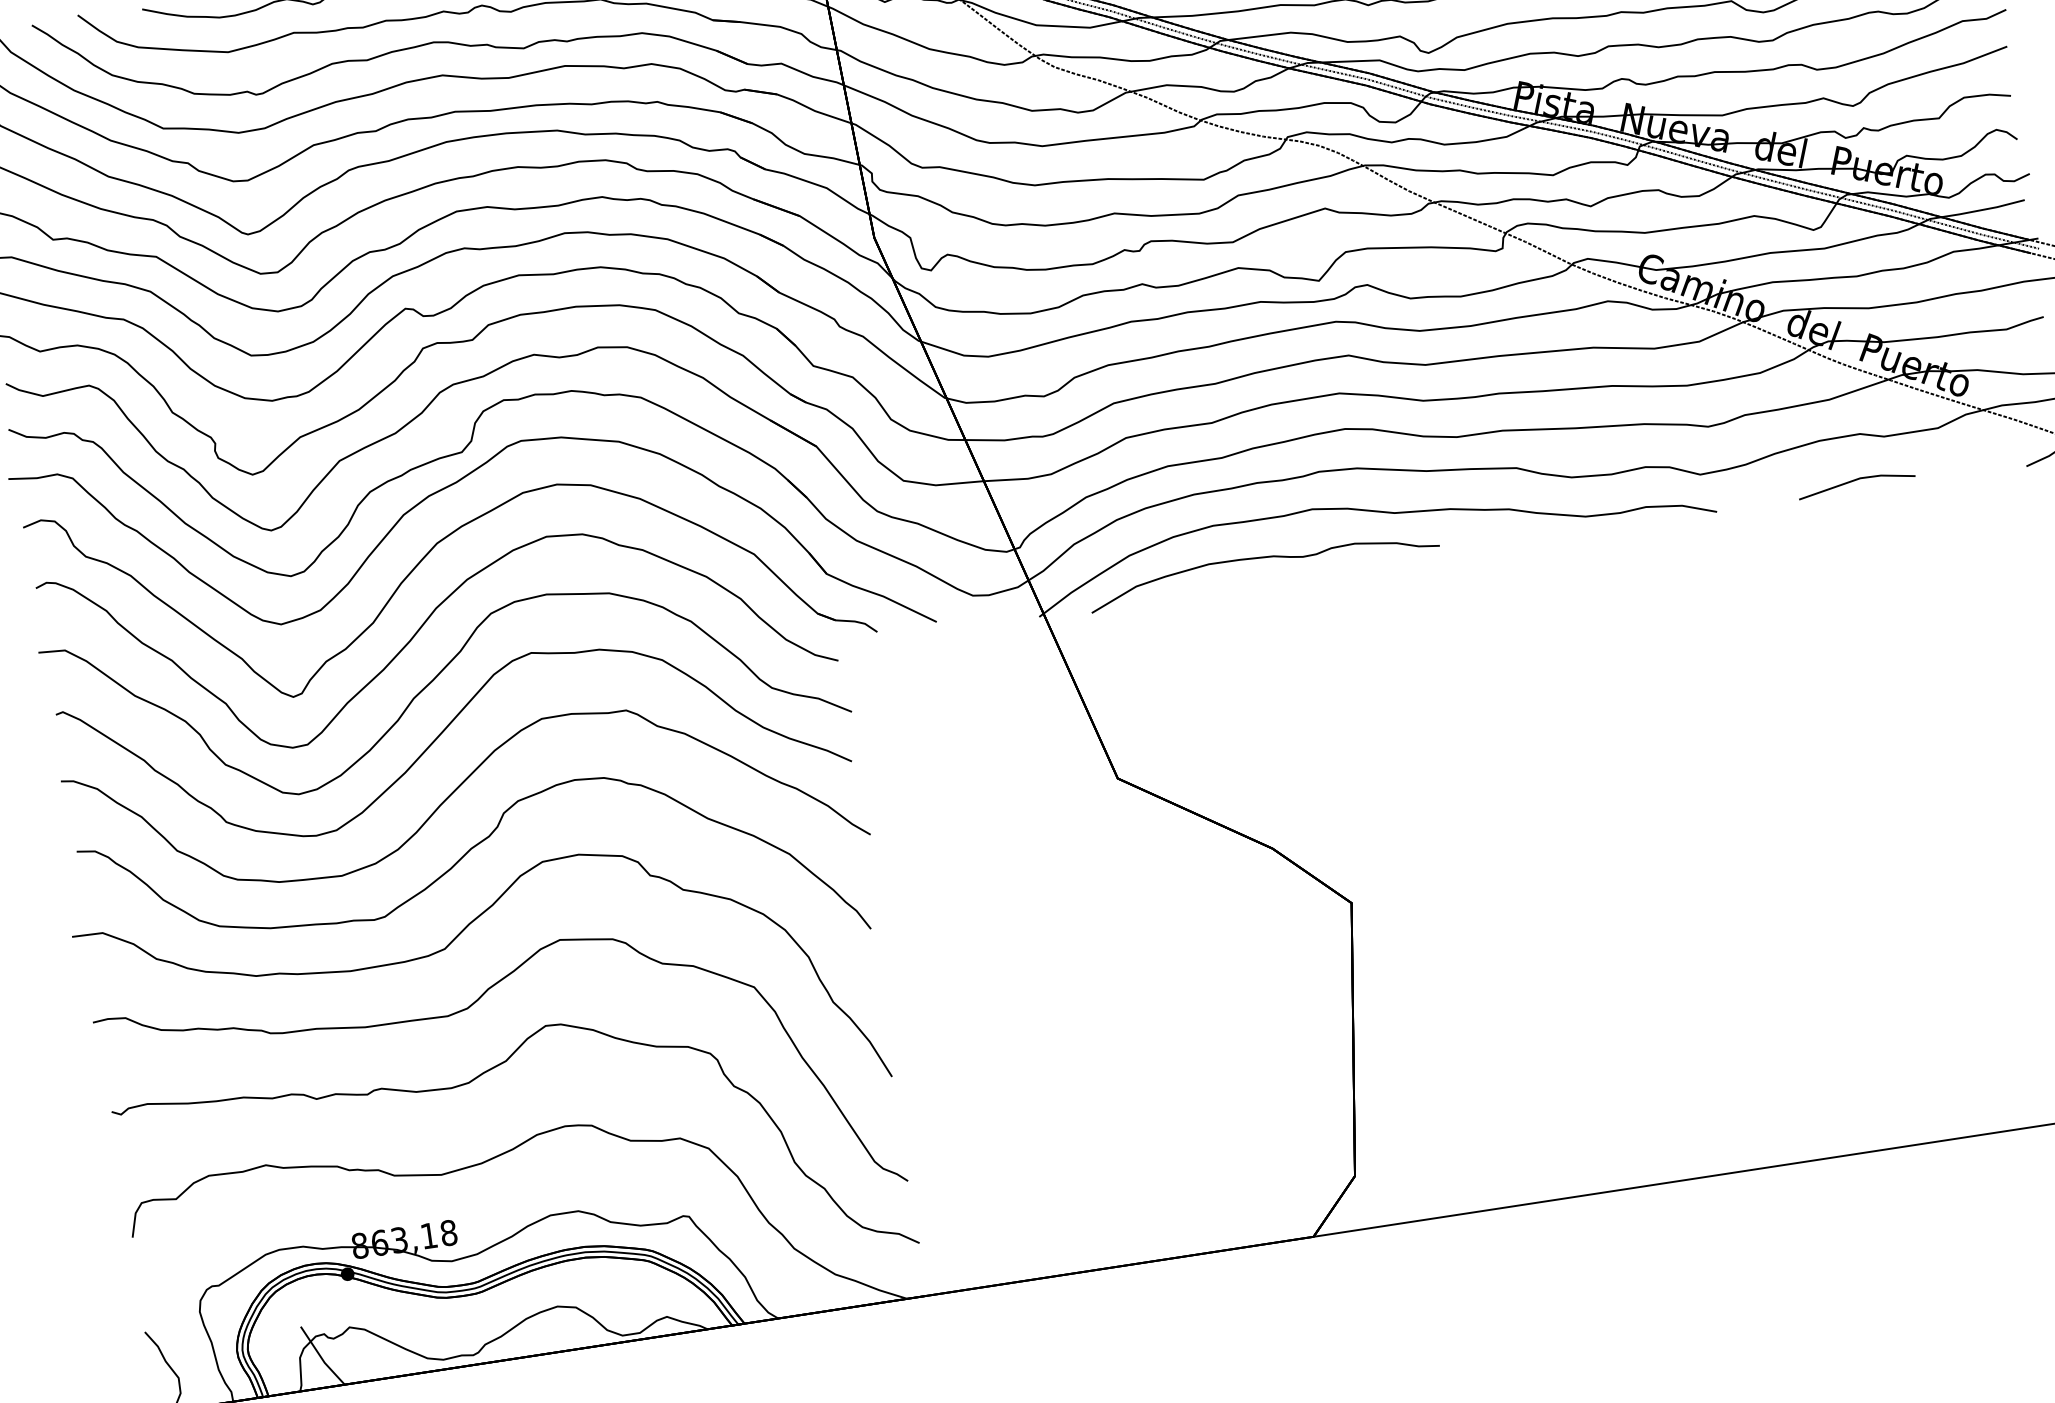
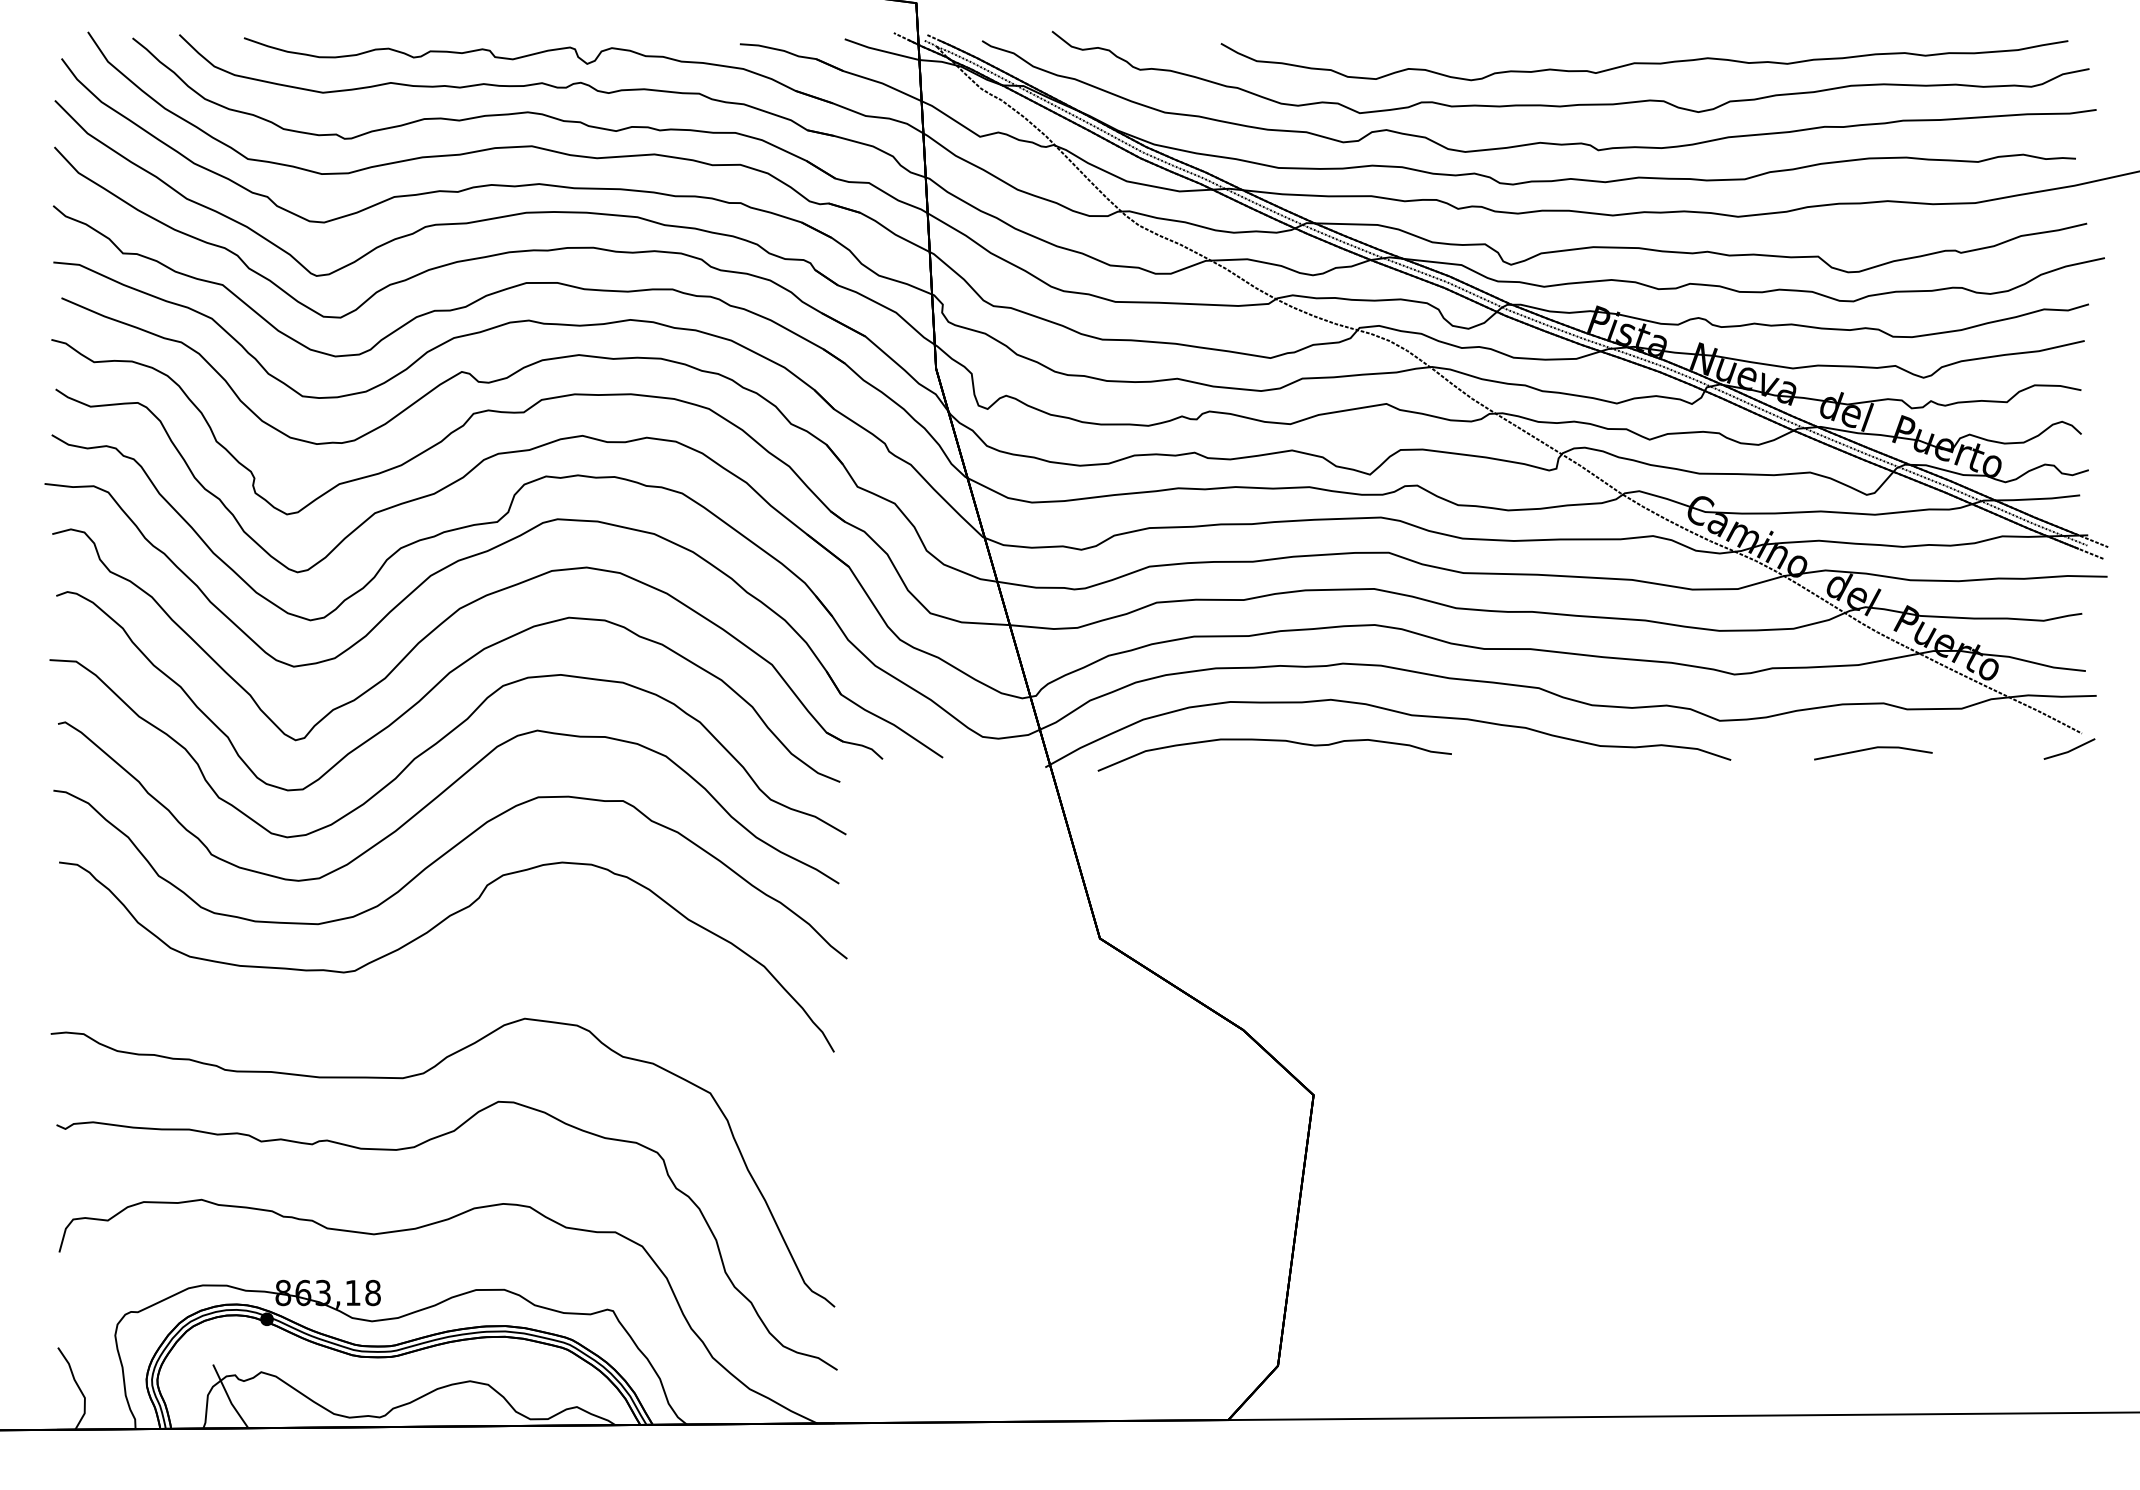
part: (444, 950) -> (409, 1012), removed

